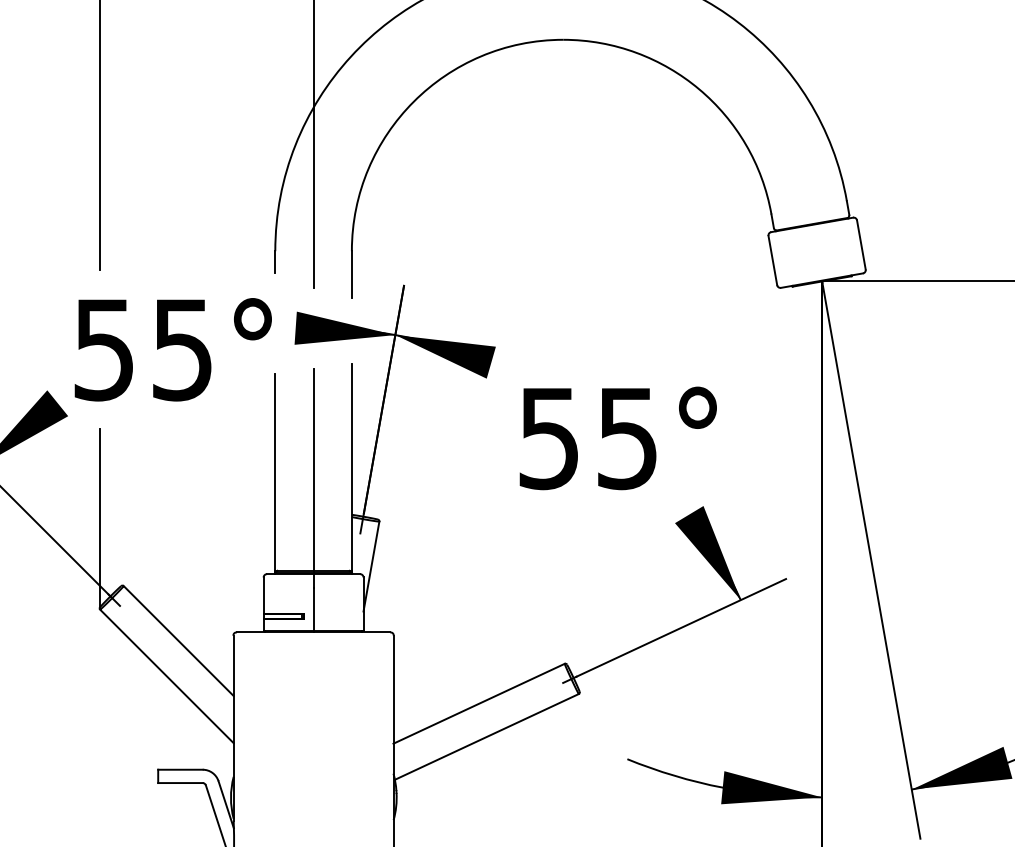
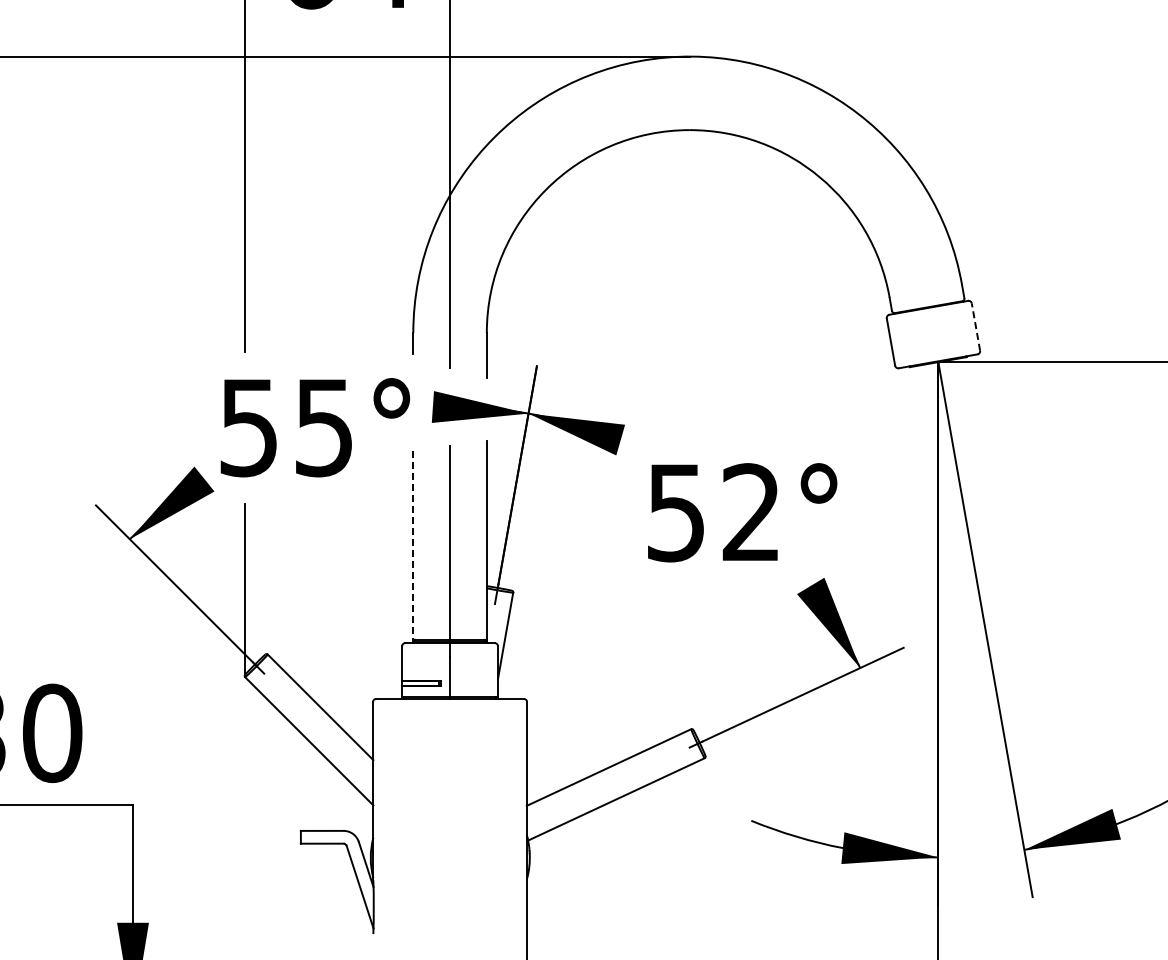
line: (860, 245) -> (975, 327), solid -> dashed
text: (626, 438) -> (750, 512), 55° -> 52°
line: (275, 473) -> (413, 546), solid -> dashed

